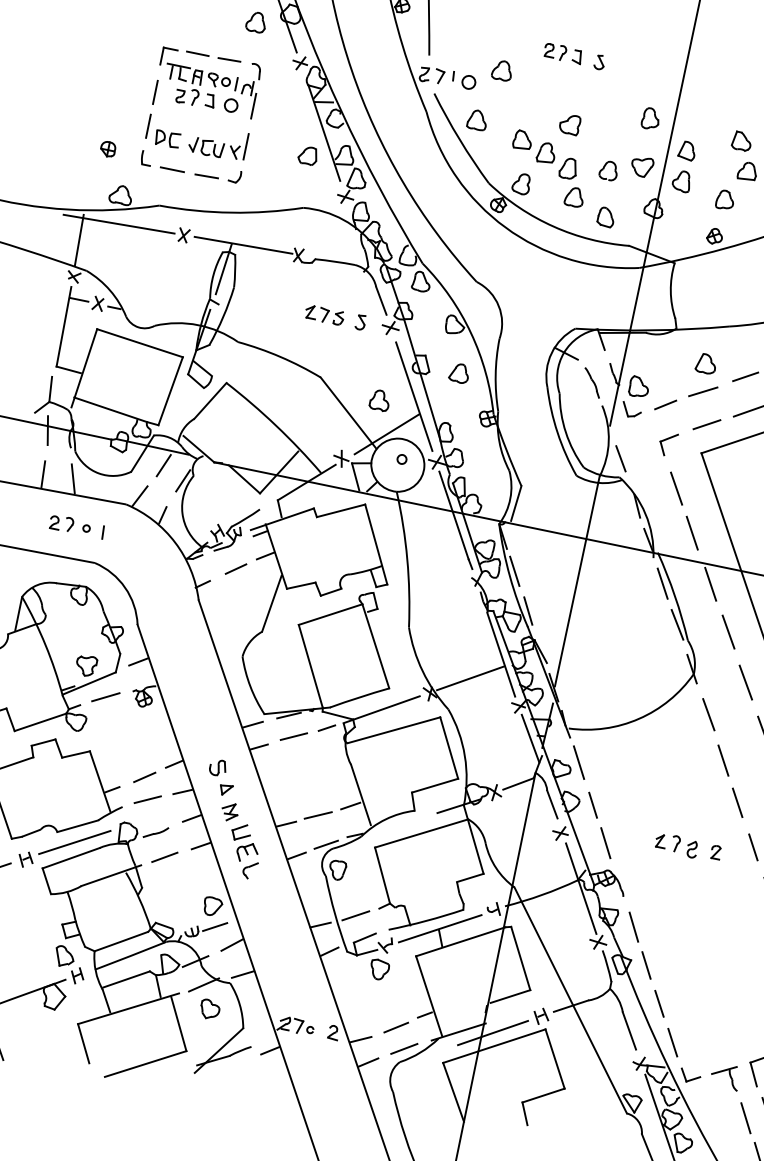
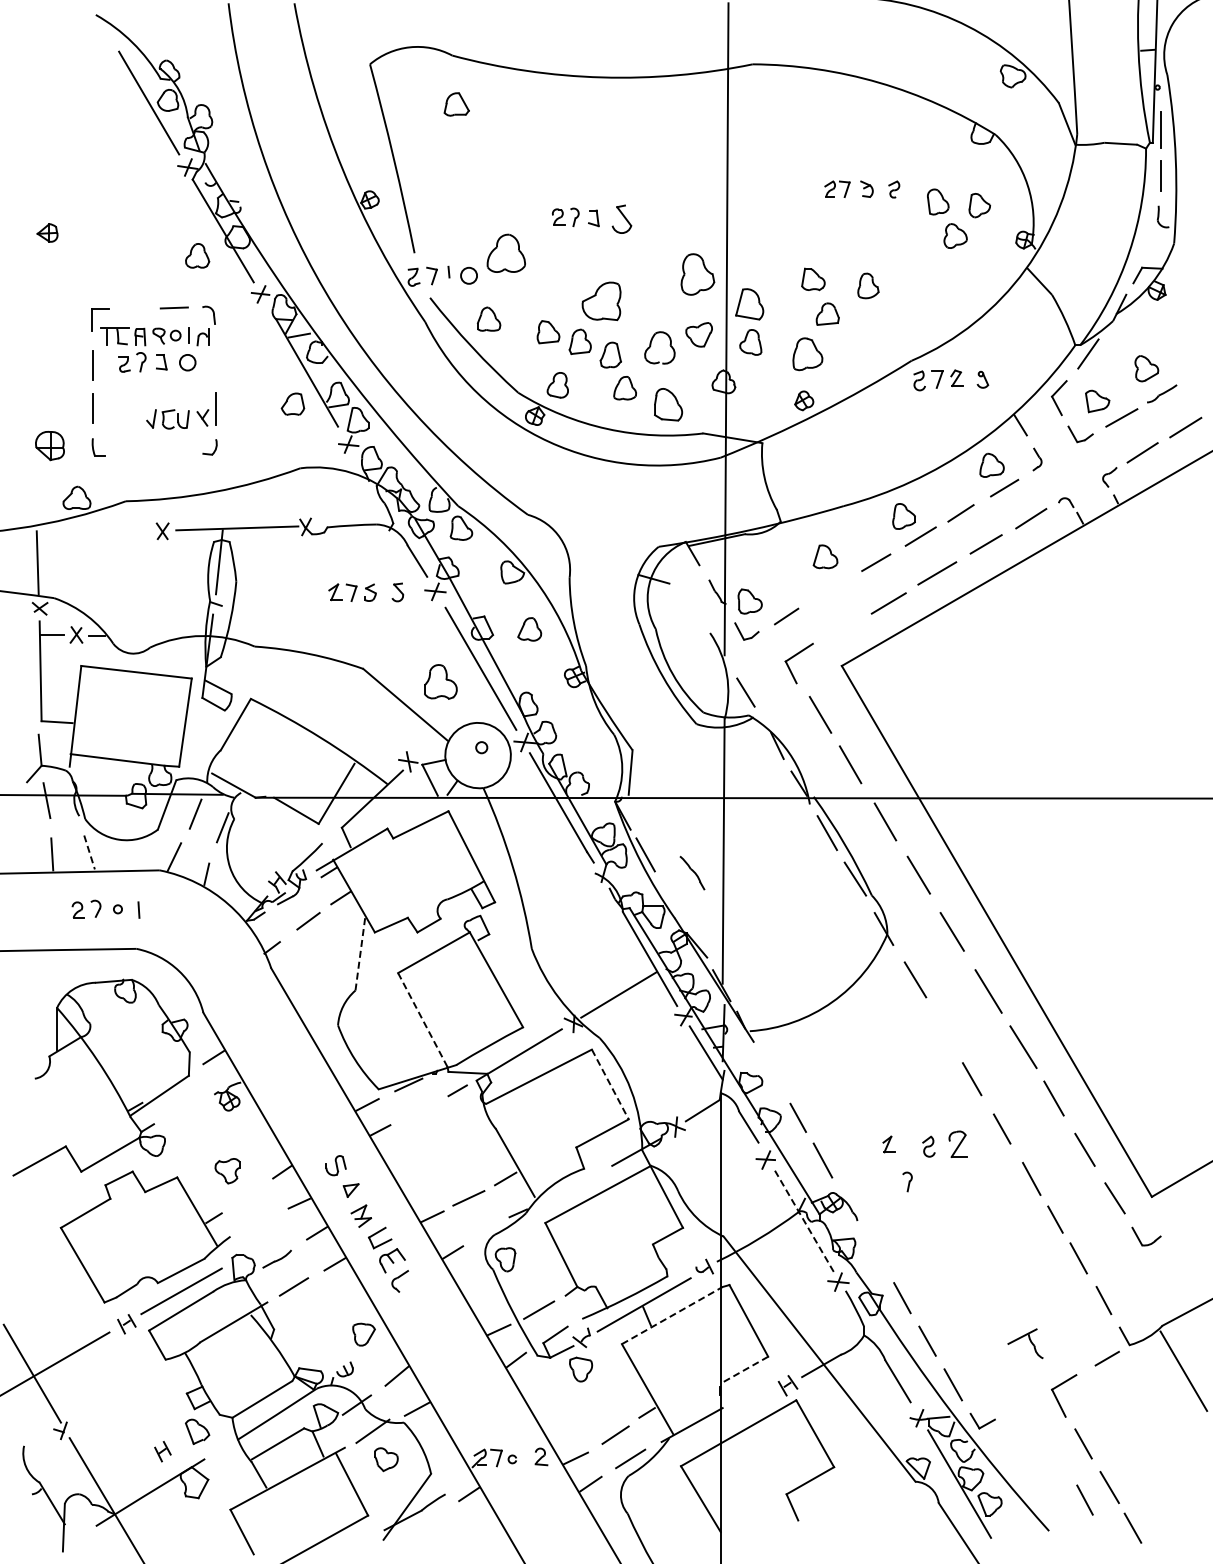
line: (197, 53) -> (134, 308), removed
part: (599, 61) -> (621, 218), size x1.6
part: (502, 69) -> (506, 252), size x1.6
line: (254, 105) -> (215, 357), removed
part: (650, 118) -> (697, 274), size x1.6
part: (569, 124) -> (601, 301), size x1.6
part: (167, 138) -> (118, 418), removed
part: (107, 148) -> (49, 445), size x1.6
part: (687, 150) -> (749, 304), size x1.4
line: (172, 169) -> (132, 454), removed
part: (608, 170) -> (659, 347), size x1.4
line: (206, 175) -> (175, 453), removed
part: (725, 200) -> (807, 354), size x1.4
part: (605, 217) -> (667, 404), size x1.4
line: (118, 223) -> (81, 533), removed
part: (592, 383) -> (692, 873), moved
line: (703, 391) -> (828, 591), removed
part: (380, 400) -> (440, 681), size x1.4
line: (707, 424) -> (841, 629), removed
line: (387, 434) -> (457, 721), removed
part: (667, 444) -> (798, 663), size x1.4
line: (73, 478) -> (89, 852), solid -> dashed
line: (271, 604) -> (360, 954), solid -> dashed
line: (528, 610) -> (671, 898), removed
part: (86, 666) -> (227, 1171), moved
line: (311, 666) -> (423, 1020), solid -> dashed
line: (105, 697) -> (182, 1108), removed
line: (293, 736) -> (419, 1108), removed
line: (449, 748) -> (610, 1084), solid -> dashed
line: (723, 760) -> (944, 1031), removed
line: (578, 762) -> (770, 1069), removed
line: (144, 777) -> (249, 1195), removed
line: (148, 799) -> (259, 1221), removed
part: (675, 843) -> (907, 1181), moved
line: (326, 844) -> (485, 1231), removed
part: (716, 852) -> (958, 1144), size x1.6
line: (581, 888) -> (804, 1221), solid -> dashed
line: (214, 926) -> (371, 1358), removed
line: (633, 926) -> (877, 1254), removed
line: (460, 941) -> (672, 1315), solid -> dashed
part: (77, 975) -> (162, 1451), moved
line: (510, 996) -> (745, 1369), solid -> dashed
line: (492, 1032) -> (733, 1417), removed
part: (725, 1076) -> (1025, 1343), moved
line: (746, 1117) -> (1060, 1457), removed

